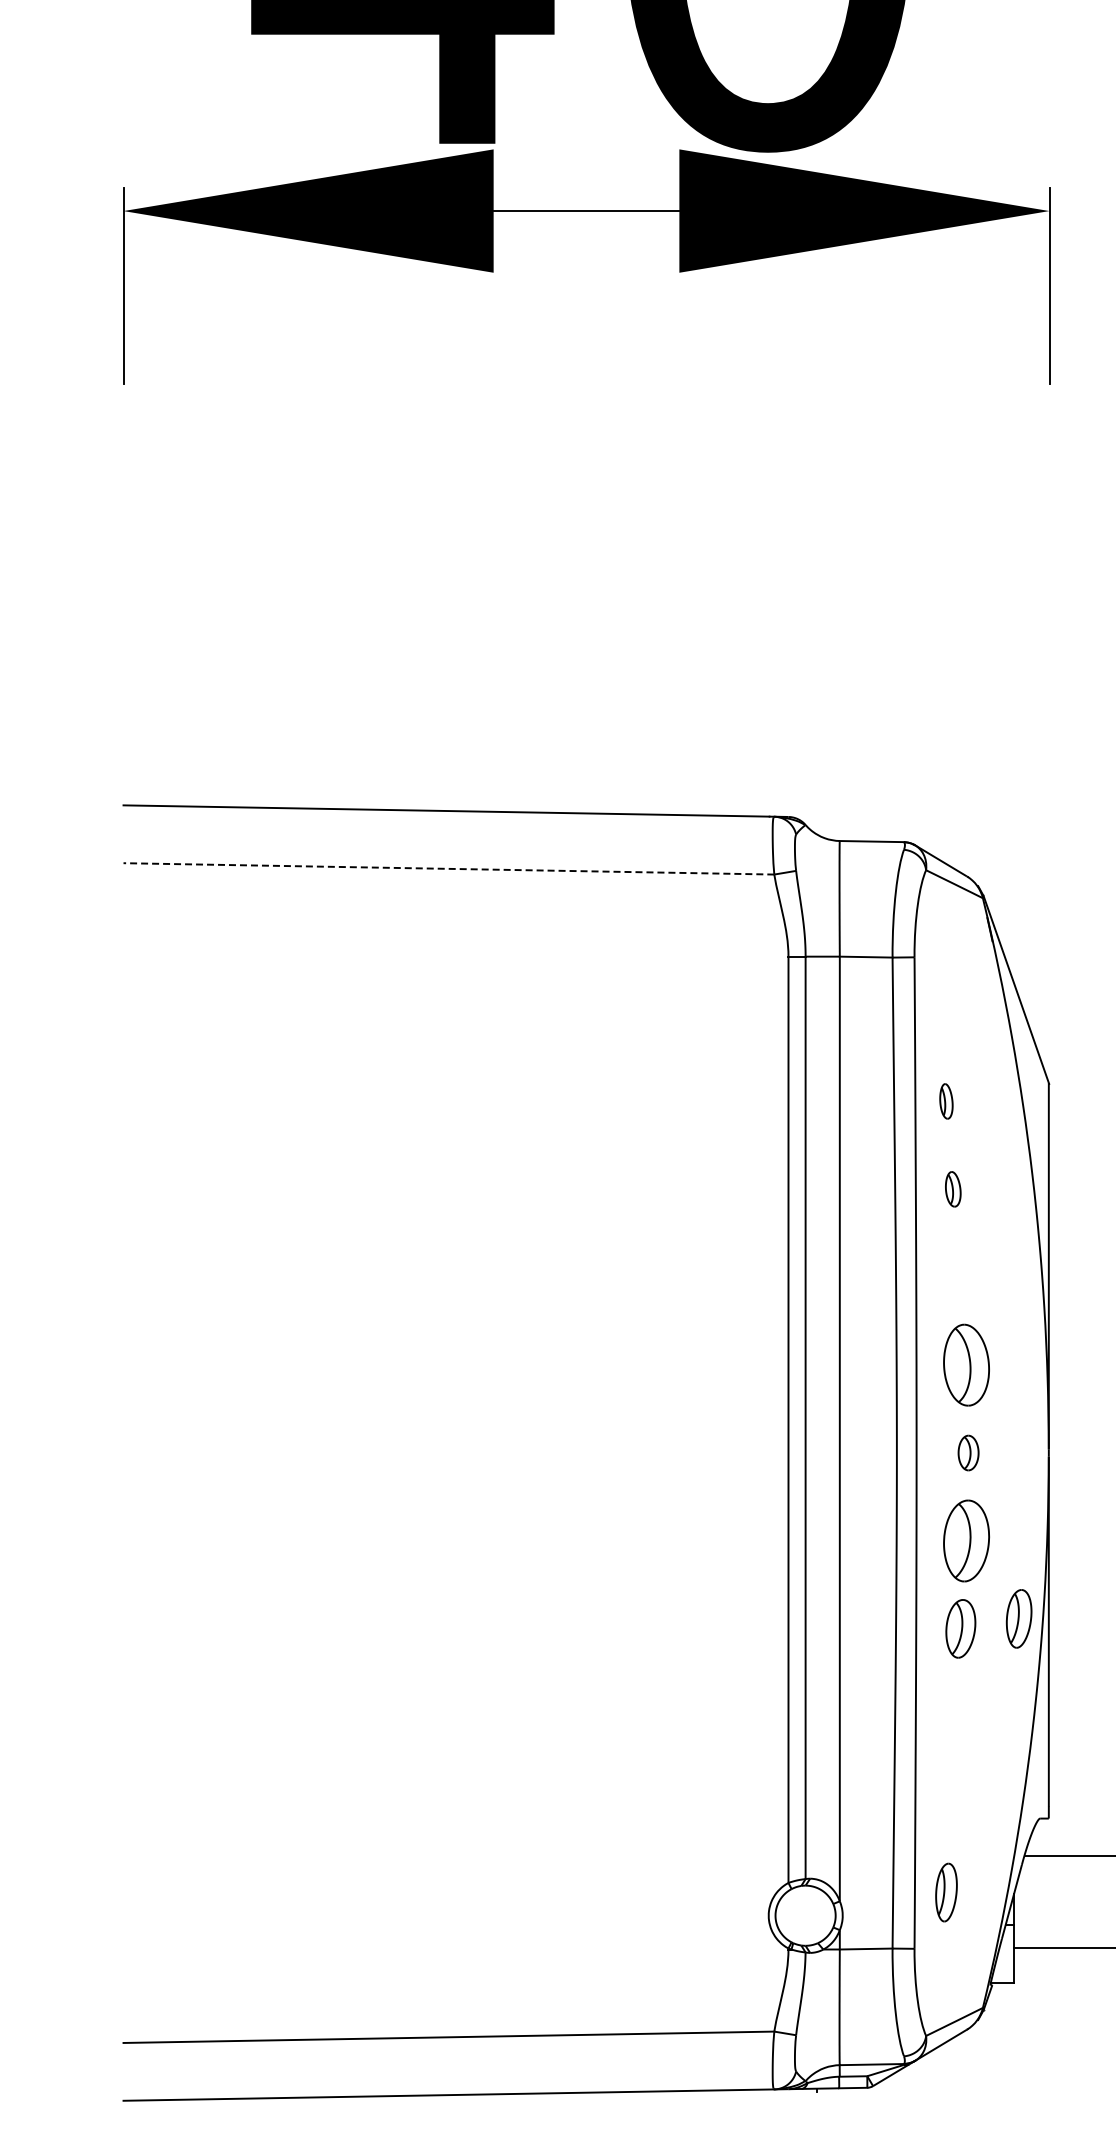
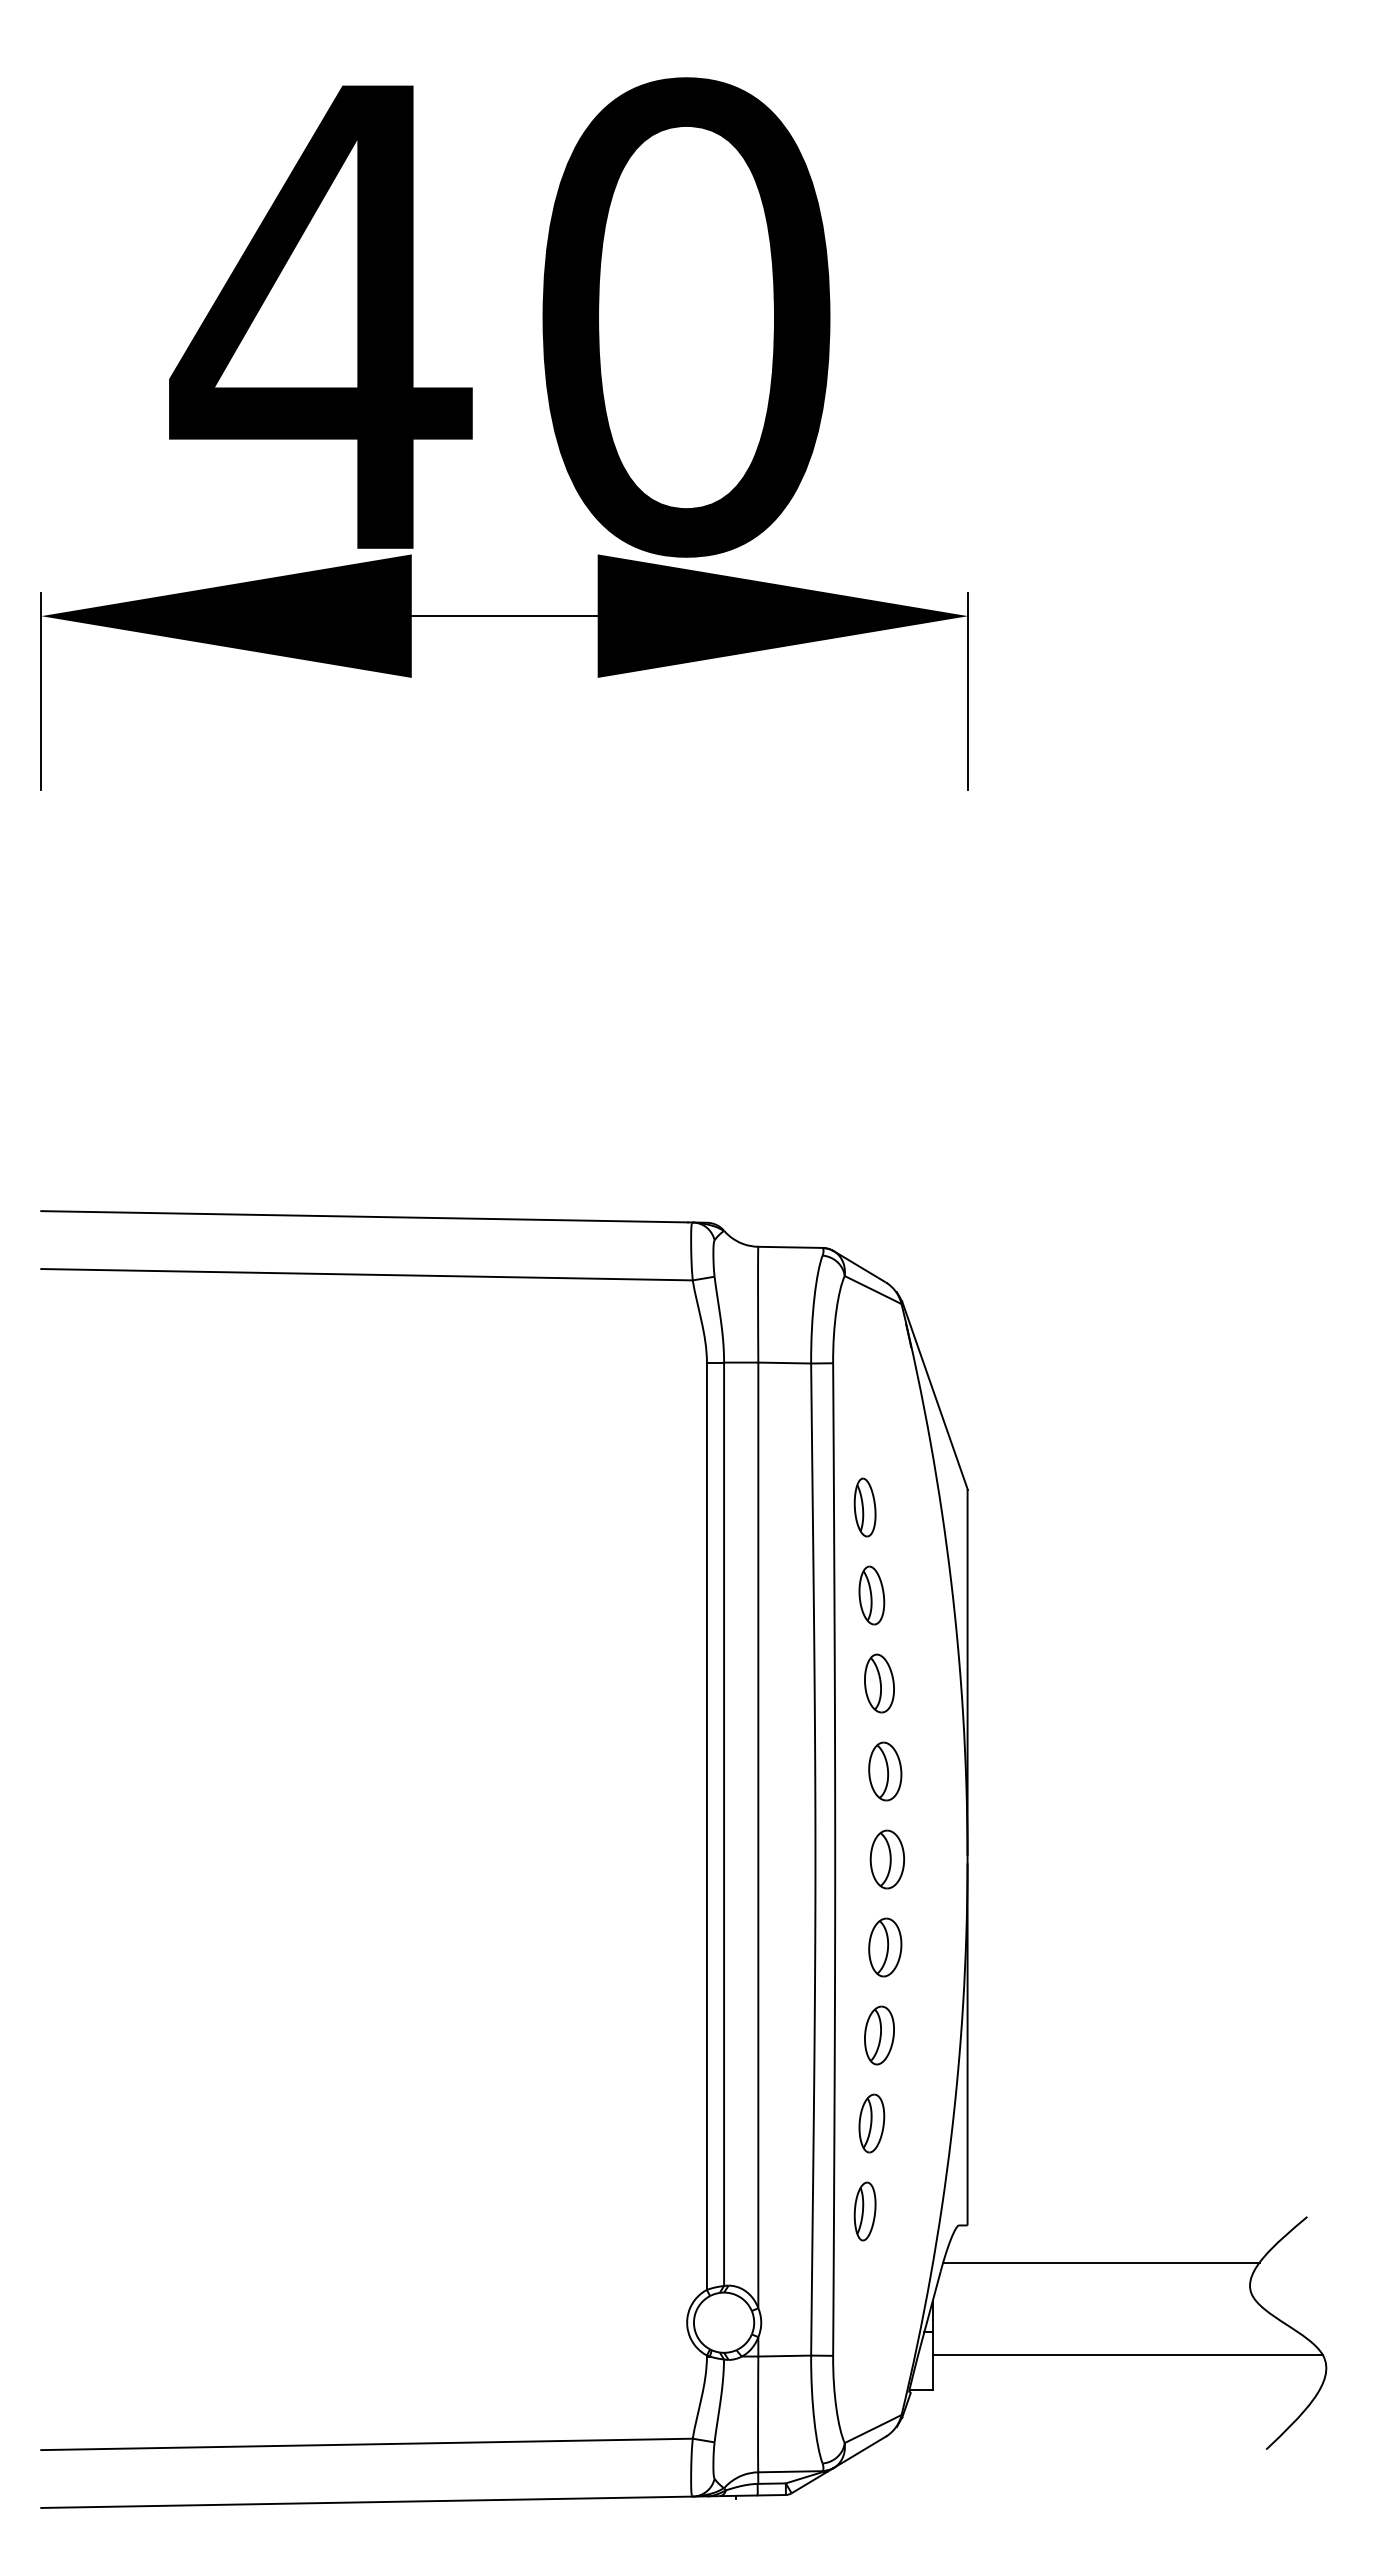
line: (449, 868) -> (367, 1274), dashed -> solid
part: (945, 1101) -> (864, 1507), size x1.67
part: (952, 1189) -> (871, 1595), size x1.67
part: (960, 1277) -> (879, 1683), added
part: (966, 1365) -> (885, 1771), size x0.71
part: (967, 1453) -> (886, 1859), size x1.67
part: (966, 1540) -> (885, 1947), size x0.71
part: (1018, 1618) -> (871, 2123), moved
part: (945, 1892) -> (864, 2211), moved

